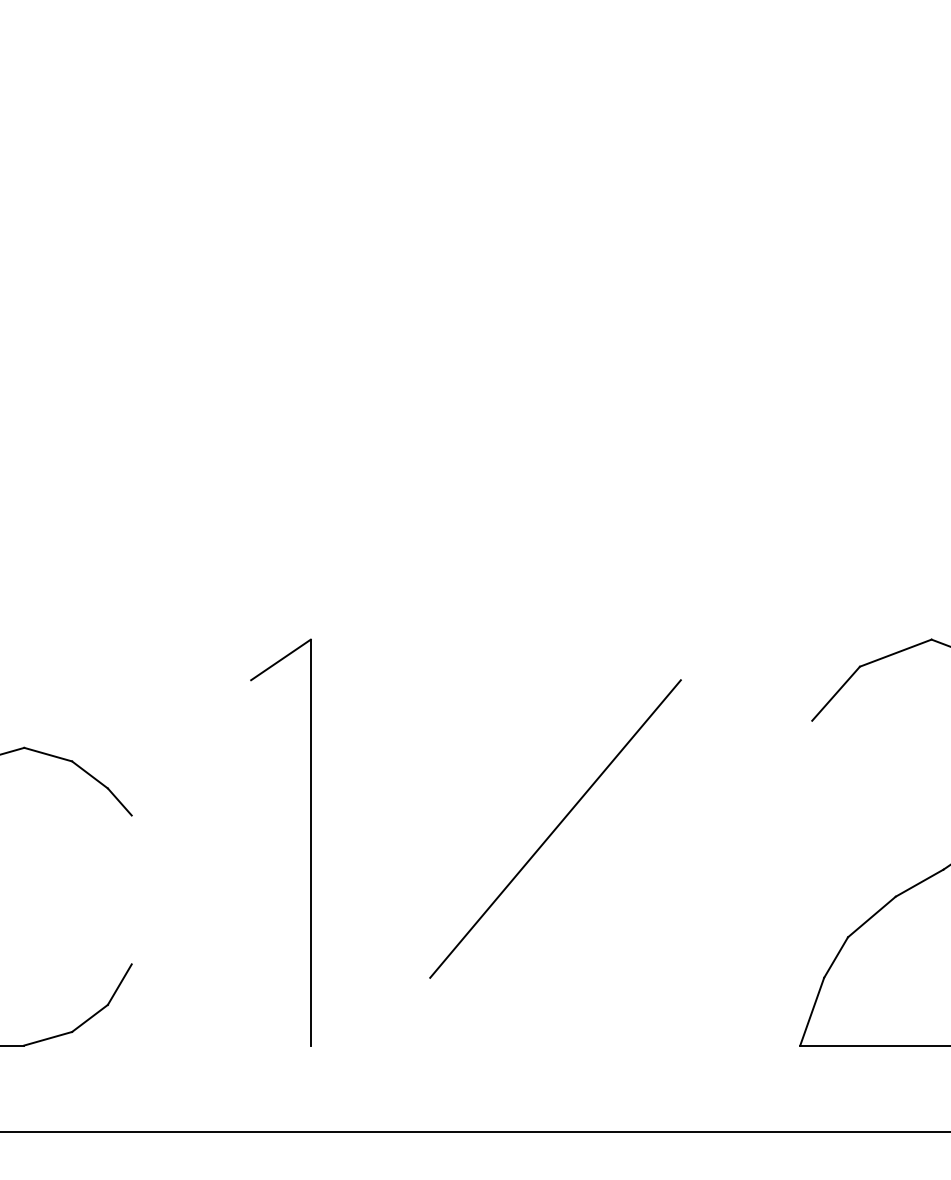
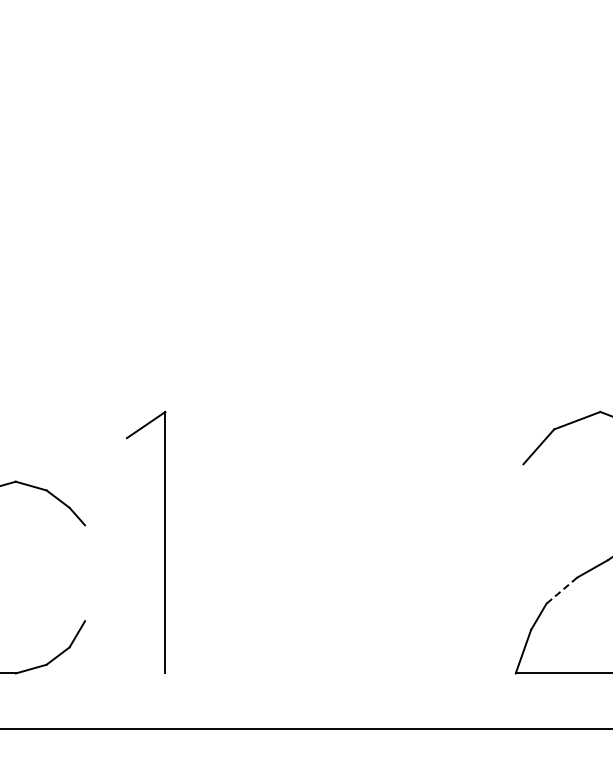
line: (554, 828) -> (357, 533), removed
part: (309, 840) -> (164, 541), moved
line: (871, 916) -> (561, 590), solid -> dashed

